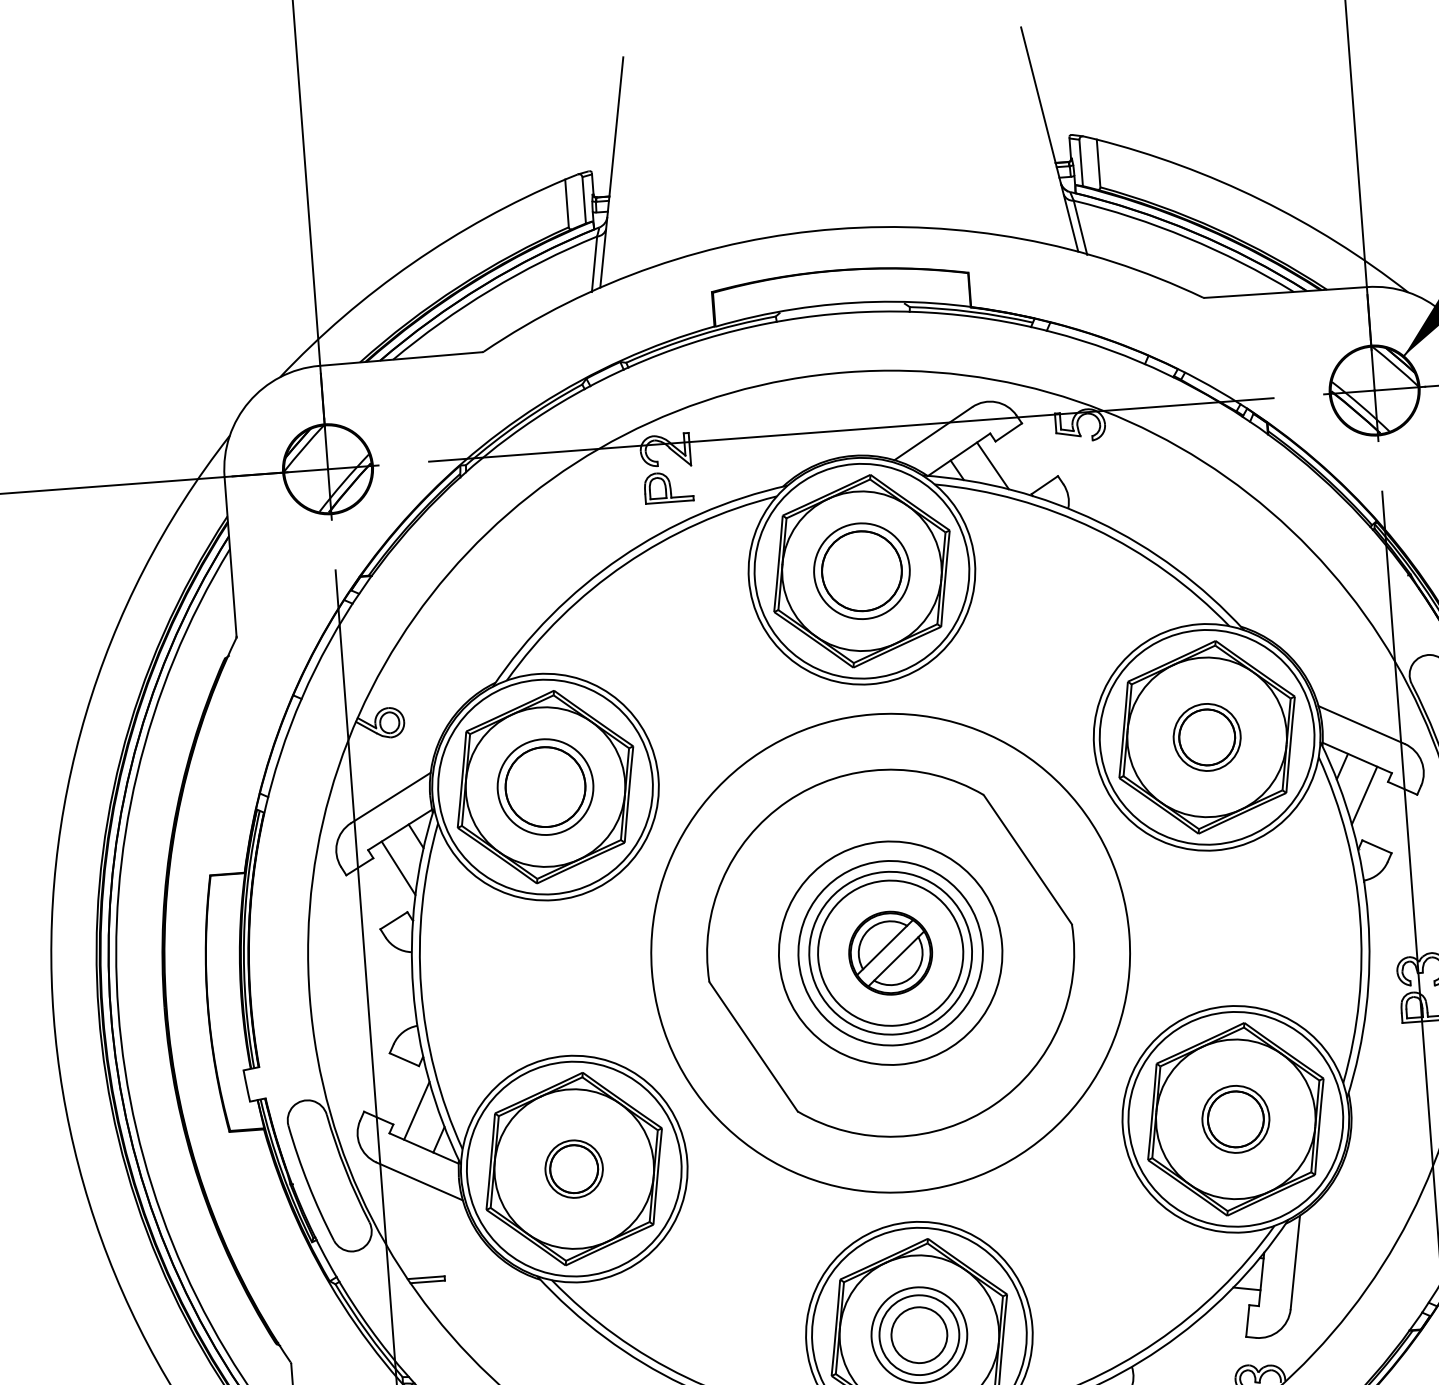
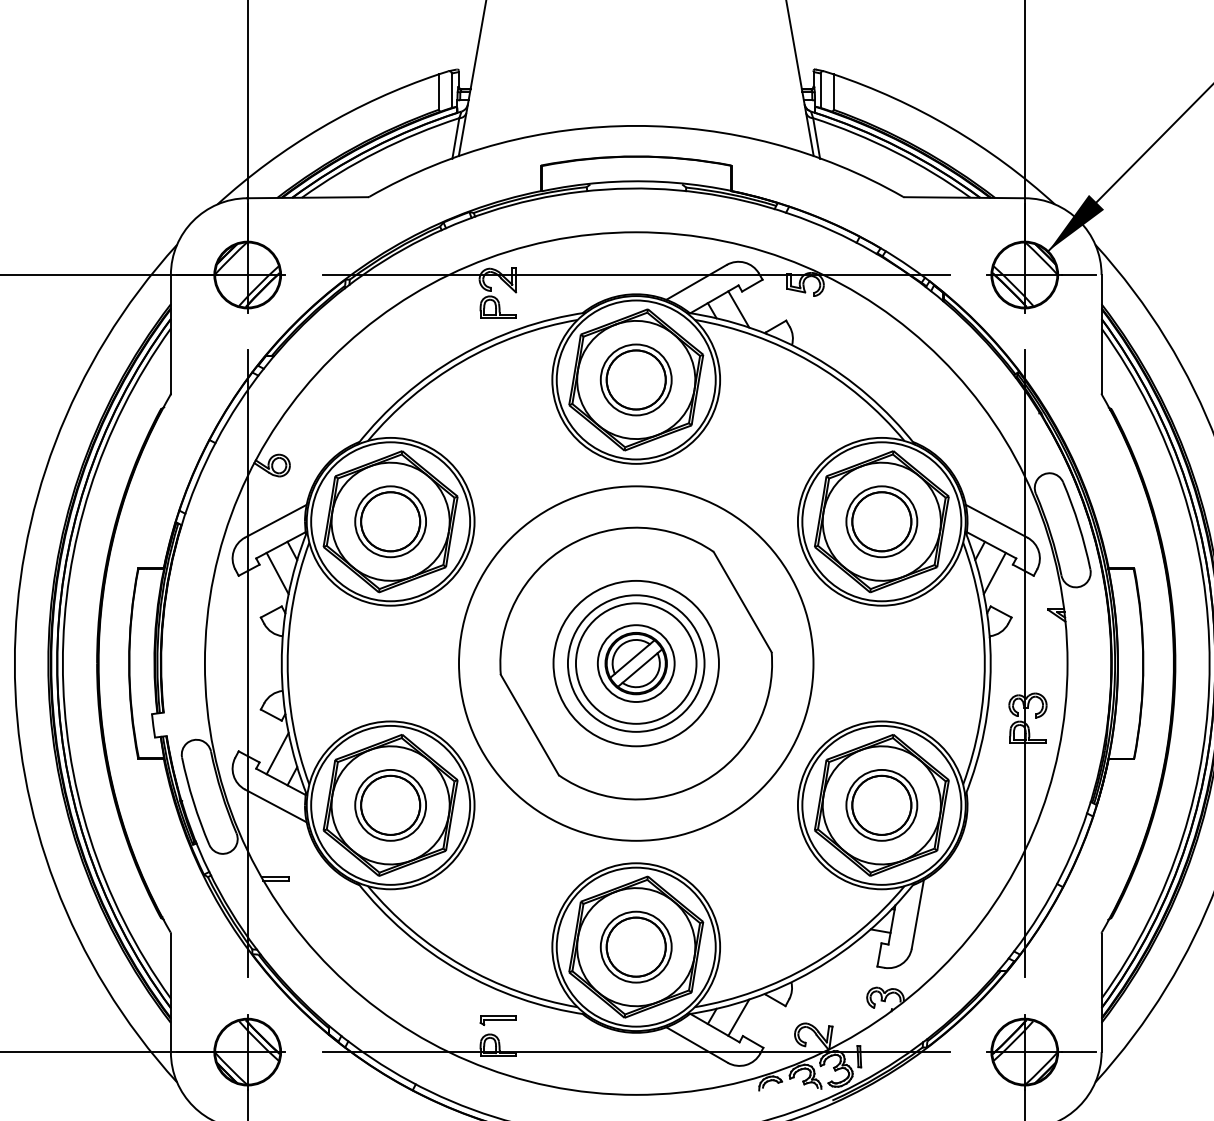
part: (1206, 737) -> (881, 521), size x1.43
circle: (889, 953) -> (635, 663), size x0.71
part: (1235, 1119) -> (881, 805), size x1.43
part: (574, 1169) -> (390, 805), size x1.67
circle: (918, 1334) -> (635, 946), size x1.43

